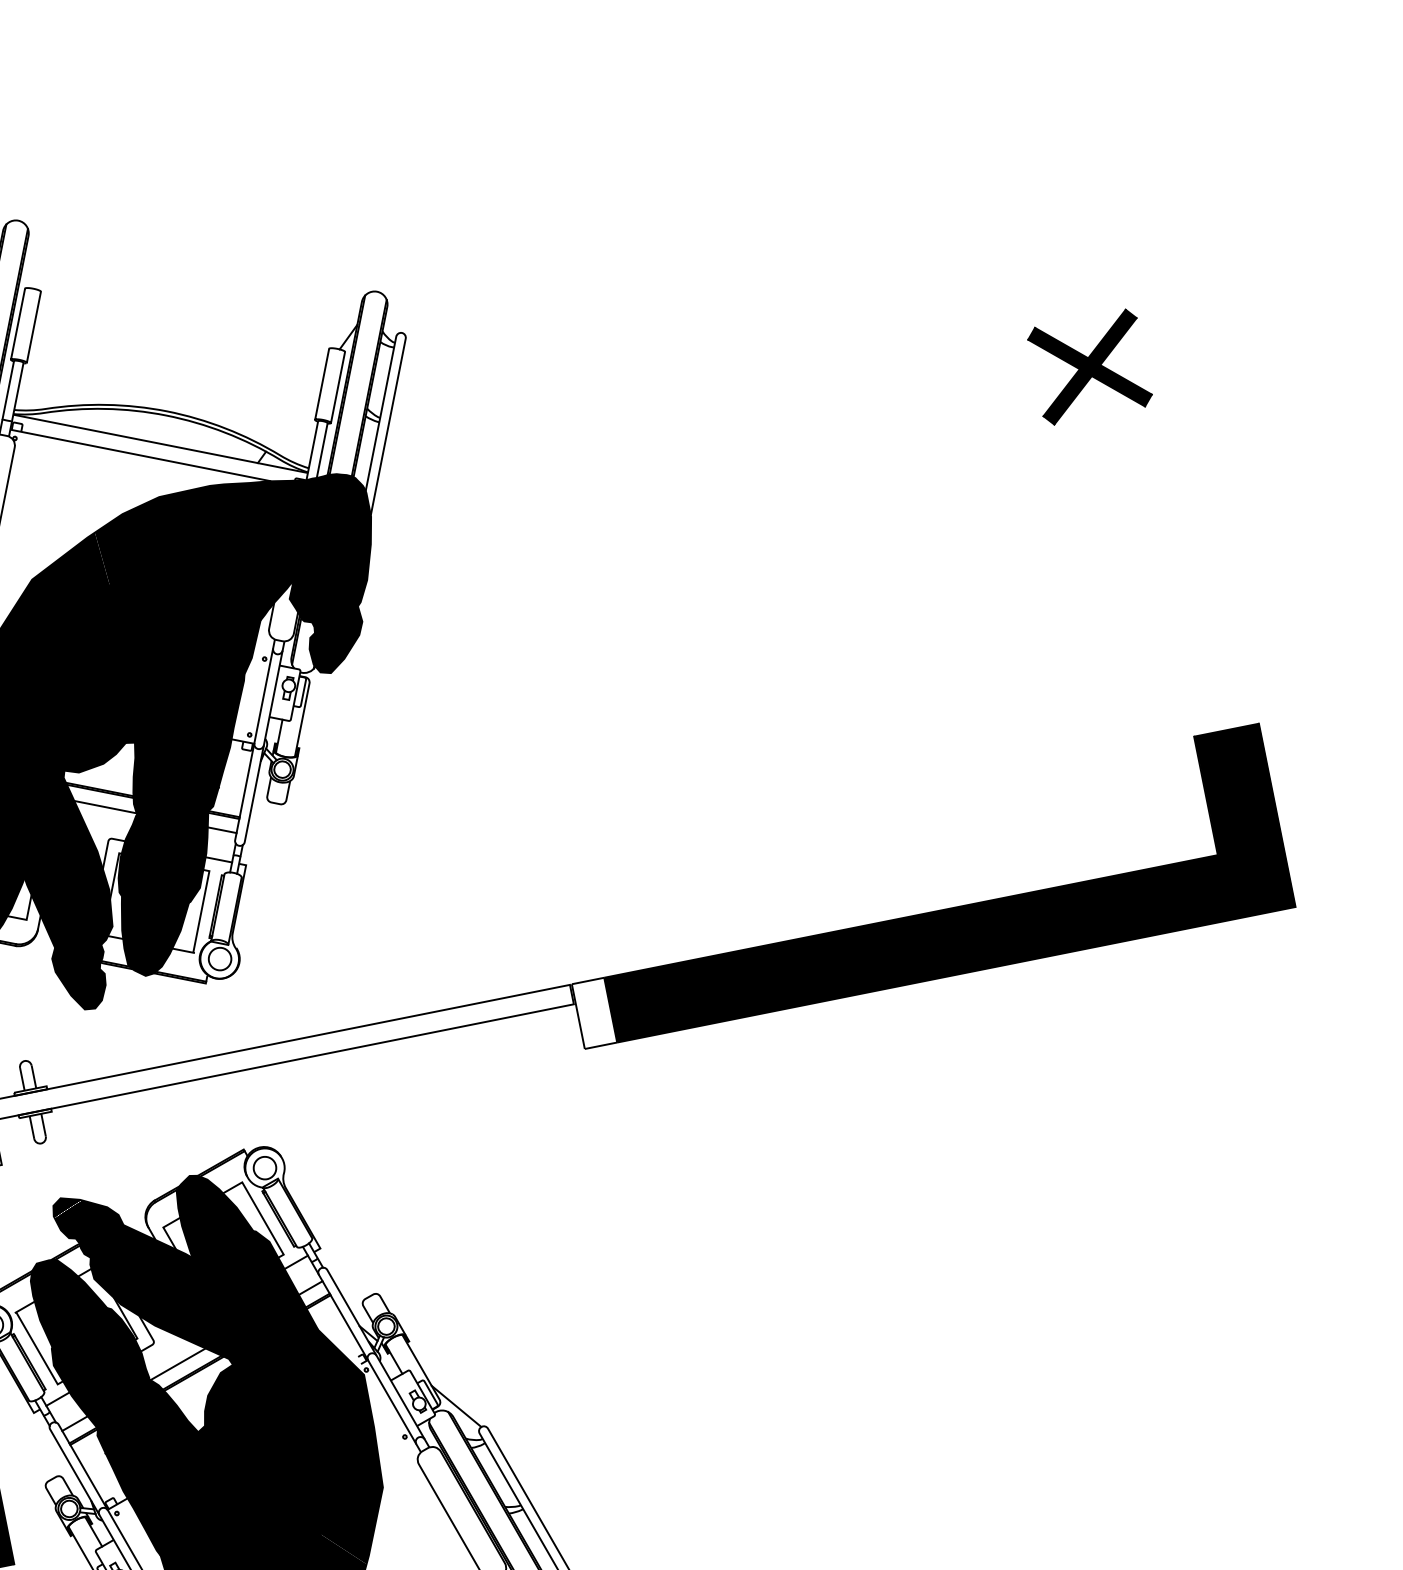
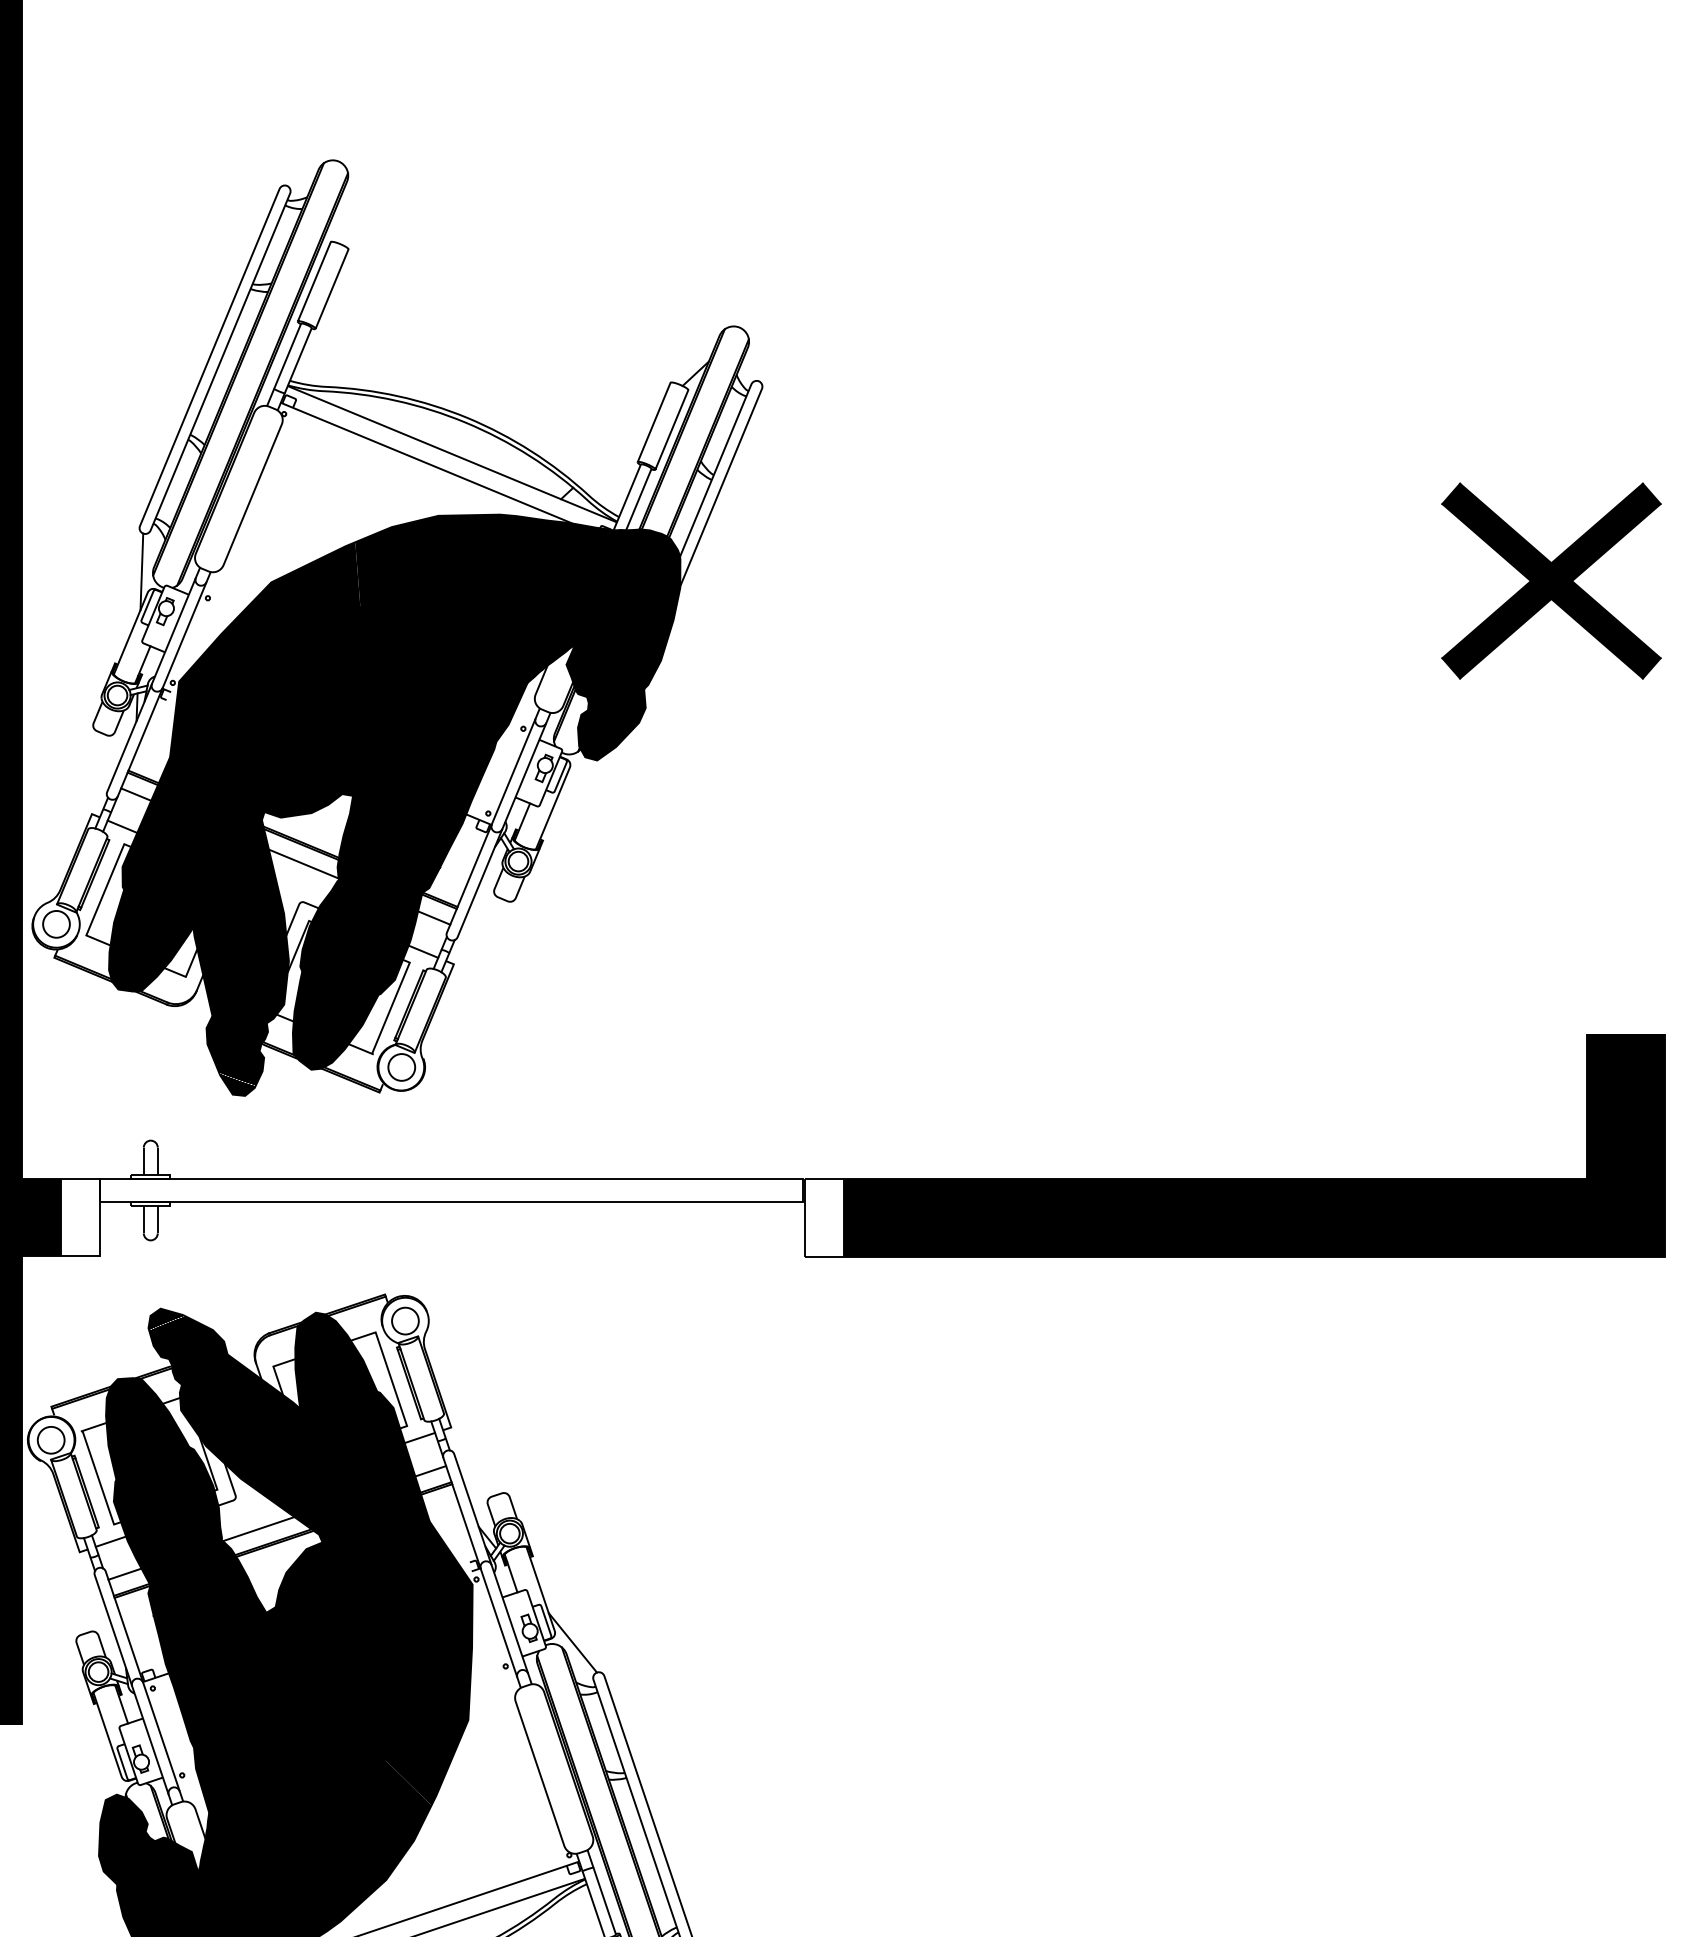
part: (1089, 366) -> (1551, 580), size x1.67

